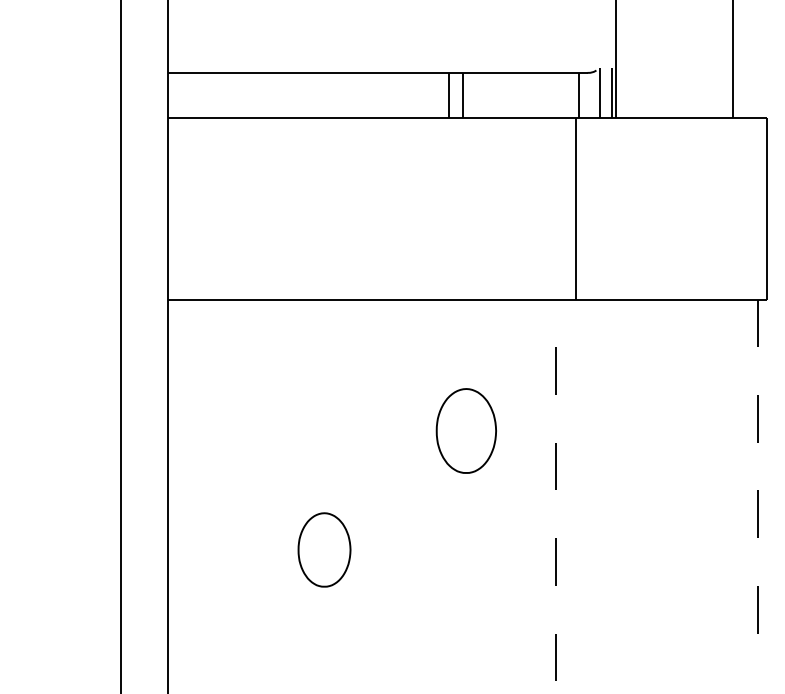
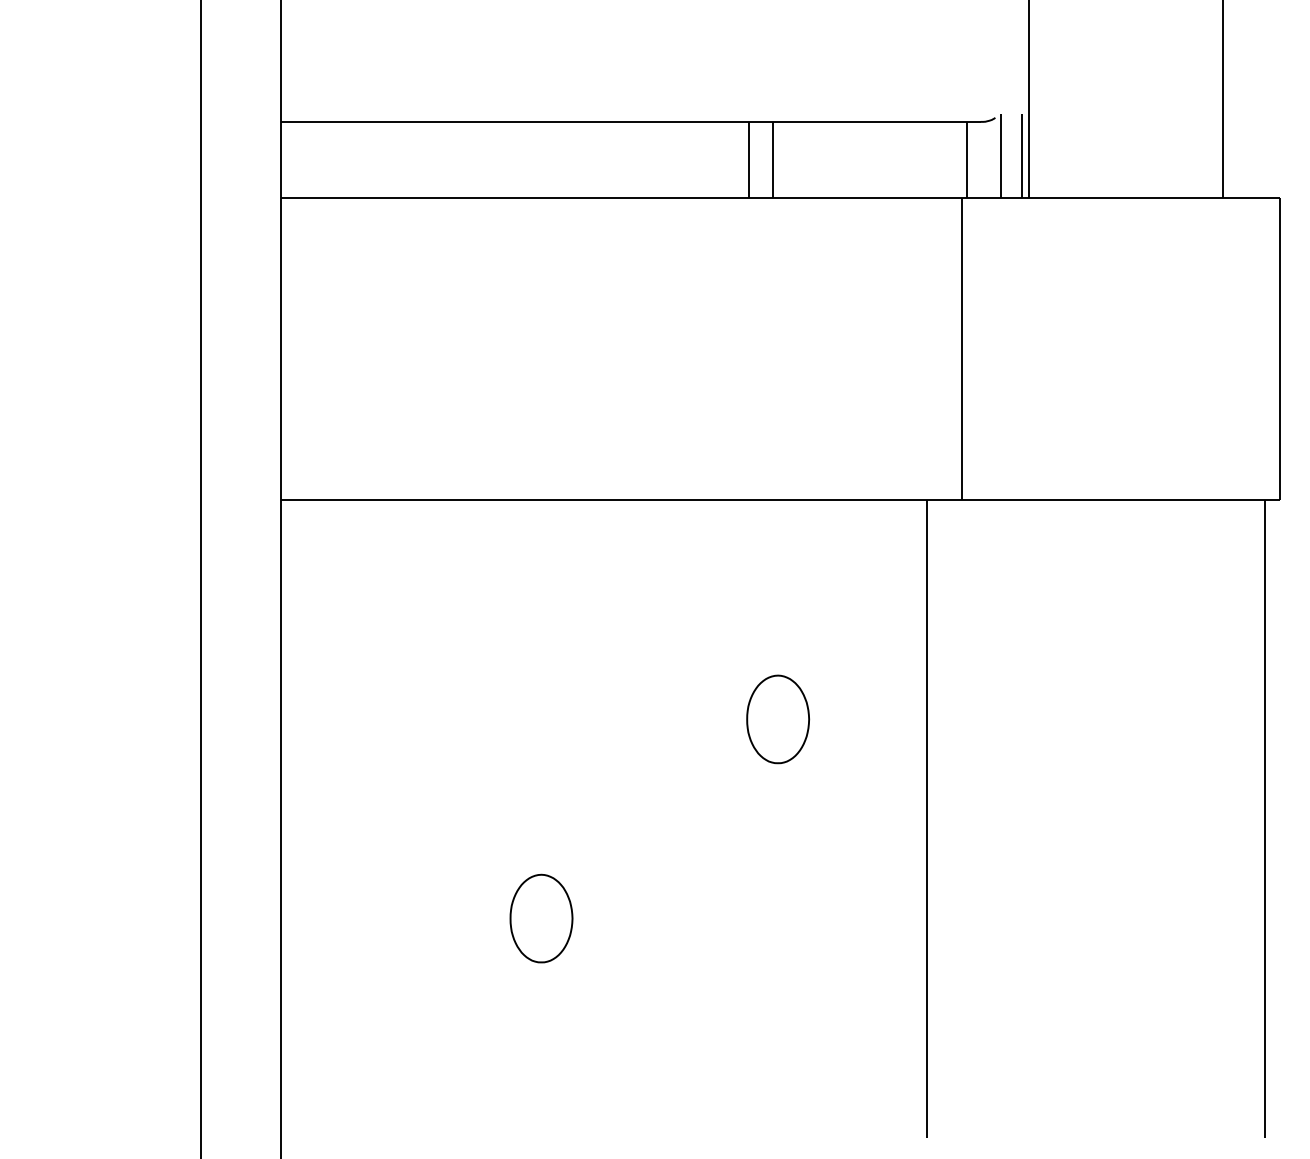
part: (465, 430) -> (776, 718), size x0.62
line: (555, 490) -> (927, 819), dashed -> solid
line: (758, 490) -> (1266, 819), dashed -> solid
part: (324, 550) -> (541, 919), size x0.71

